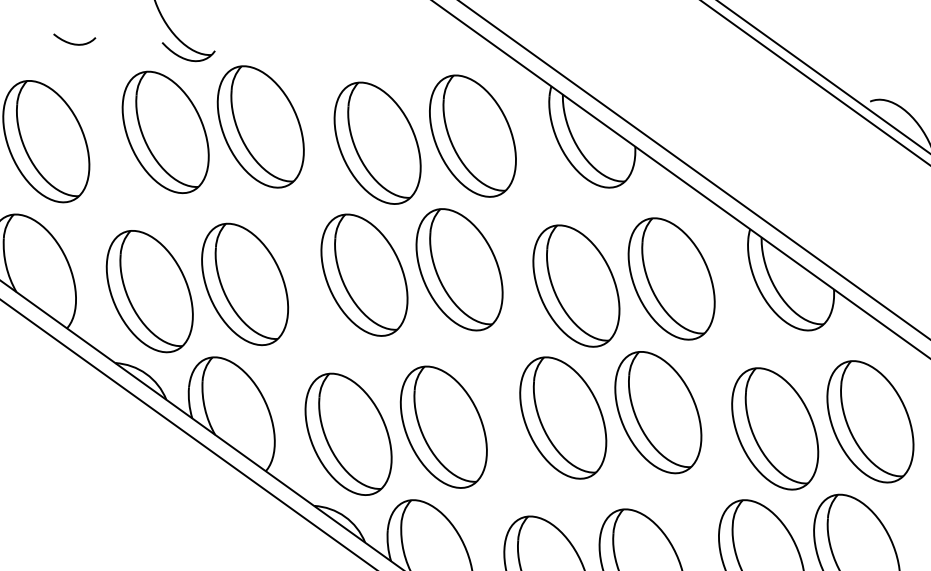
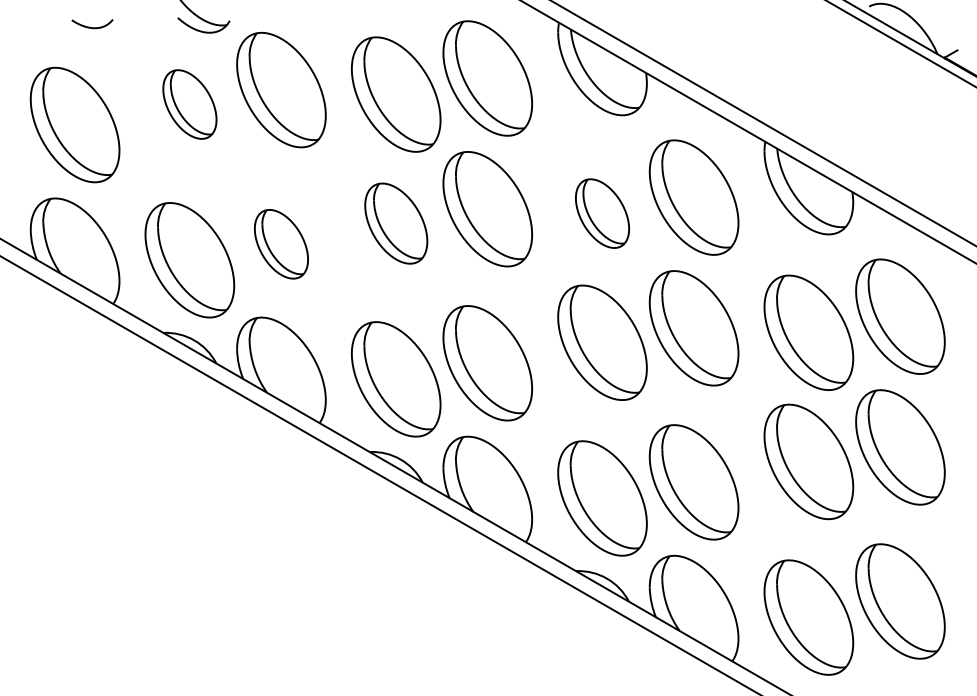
part: (165, 132) -> (189, 104), size x0.6
part: (364, 275) -> (396, 223), size x0.7
part: (245, 284) -> (281, 244), size x0.6
part: (576, 285) -> (602, 213), size x0.6

